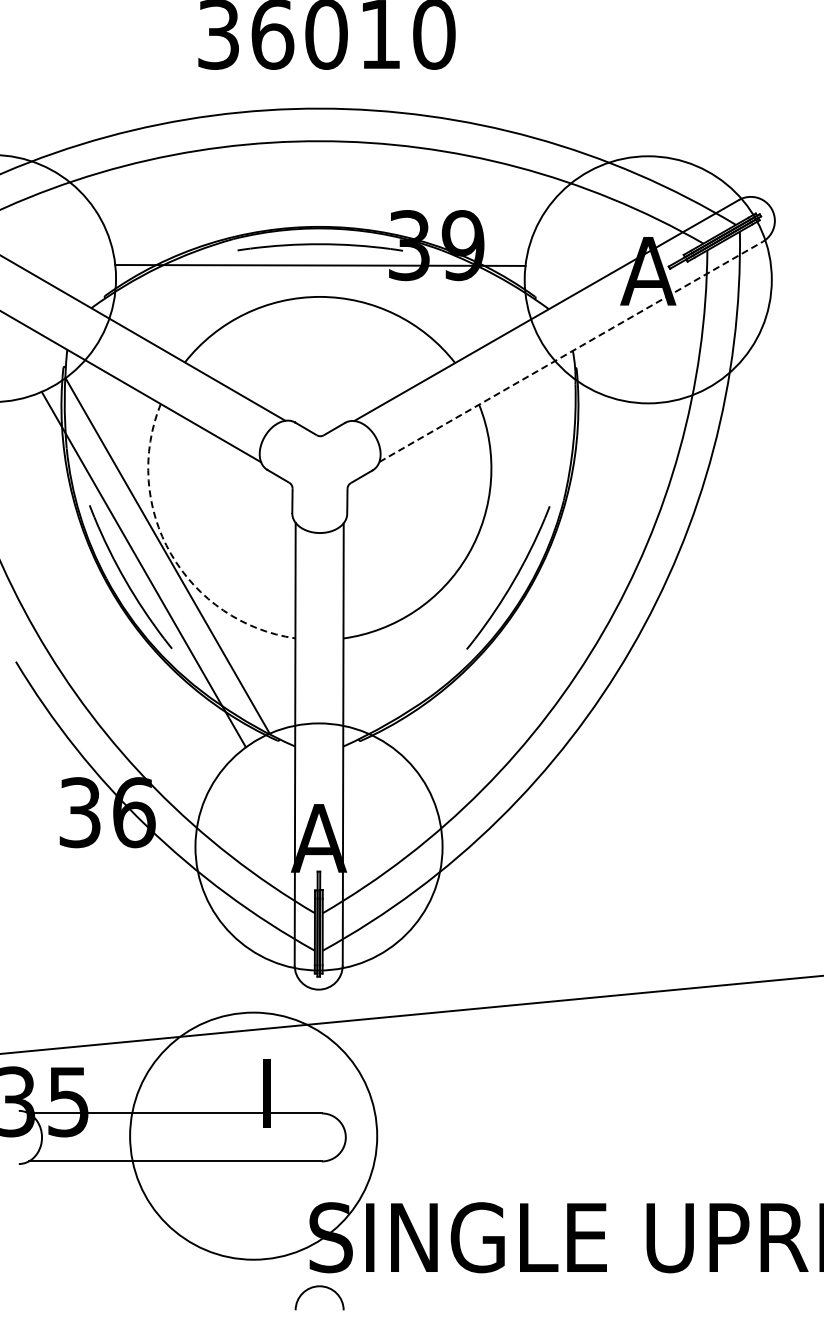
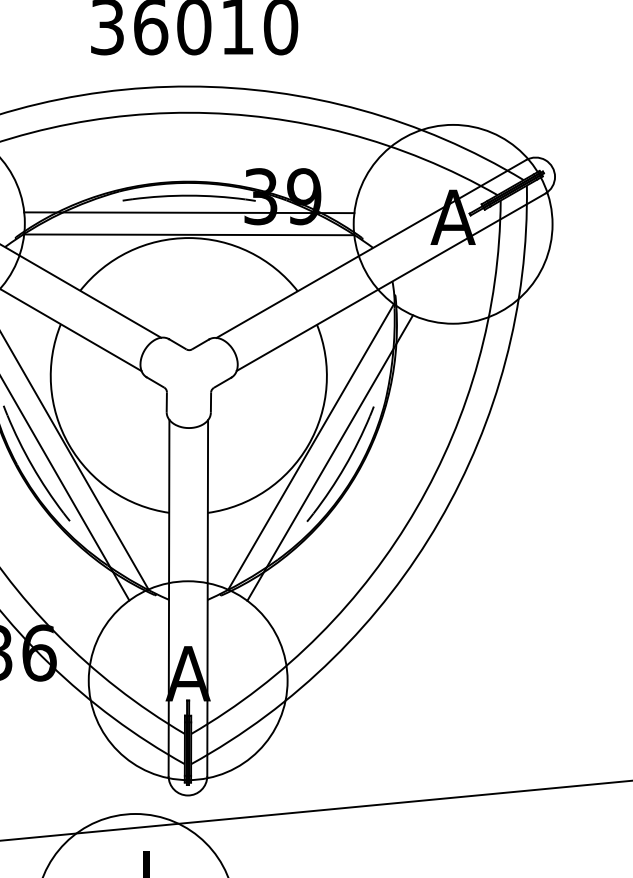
line: (320, 292) -> (189, 234), added
line: (571, 351) -> (391, 281), dashed -> solid
arc: (171, 554) -> (69, 445), dashed -> solid
line: (471, 556) -> (310, 446), added
line: (495, 569) -> (330, 457), added

